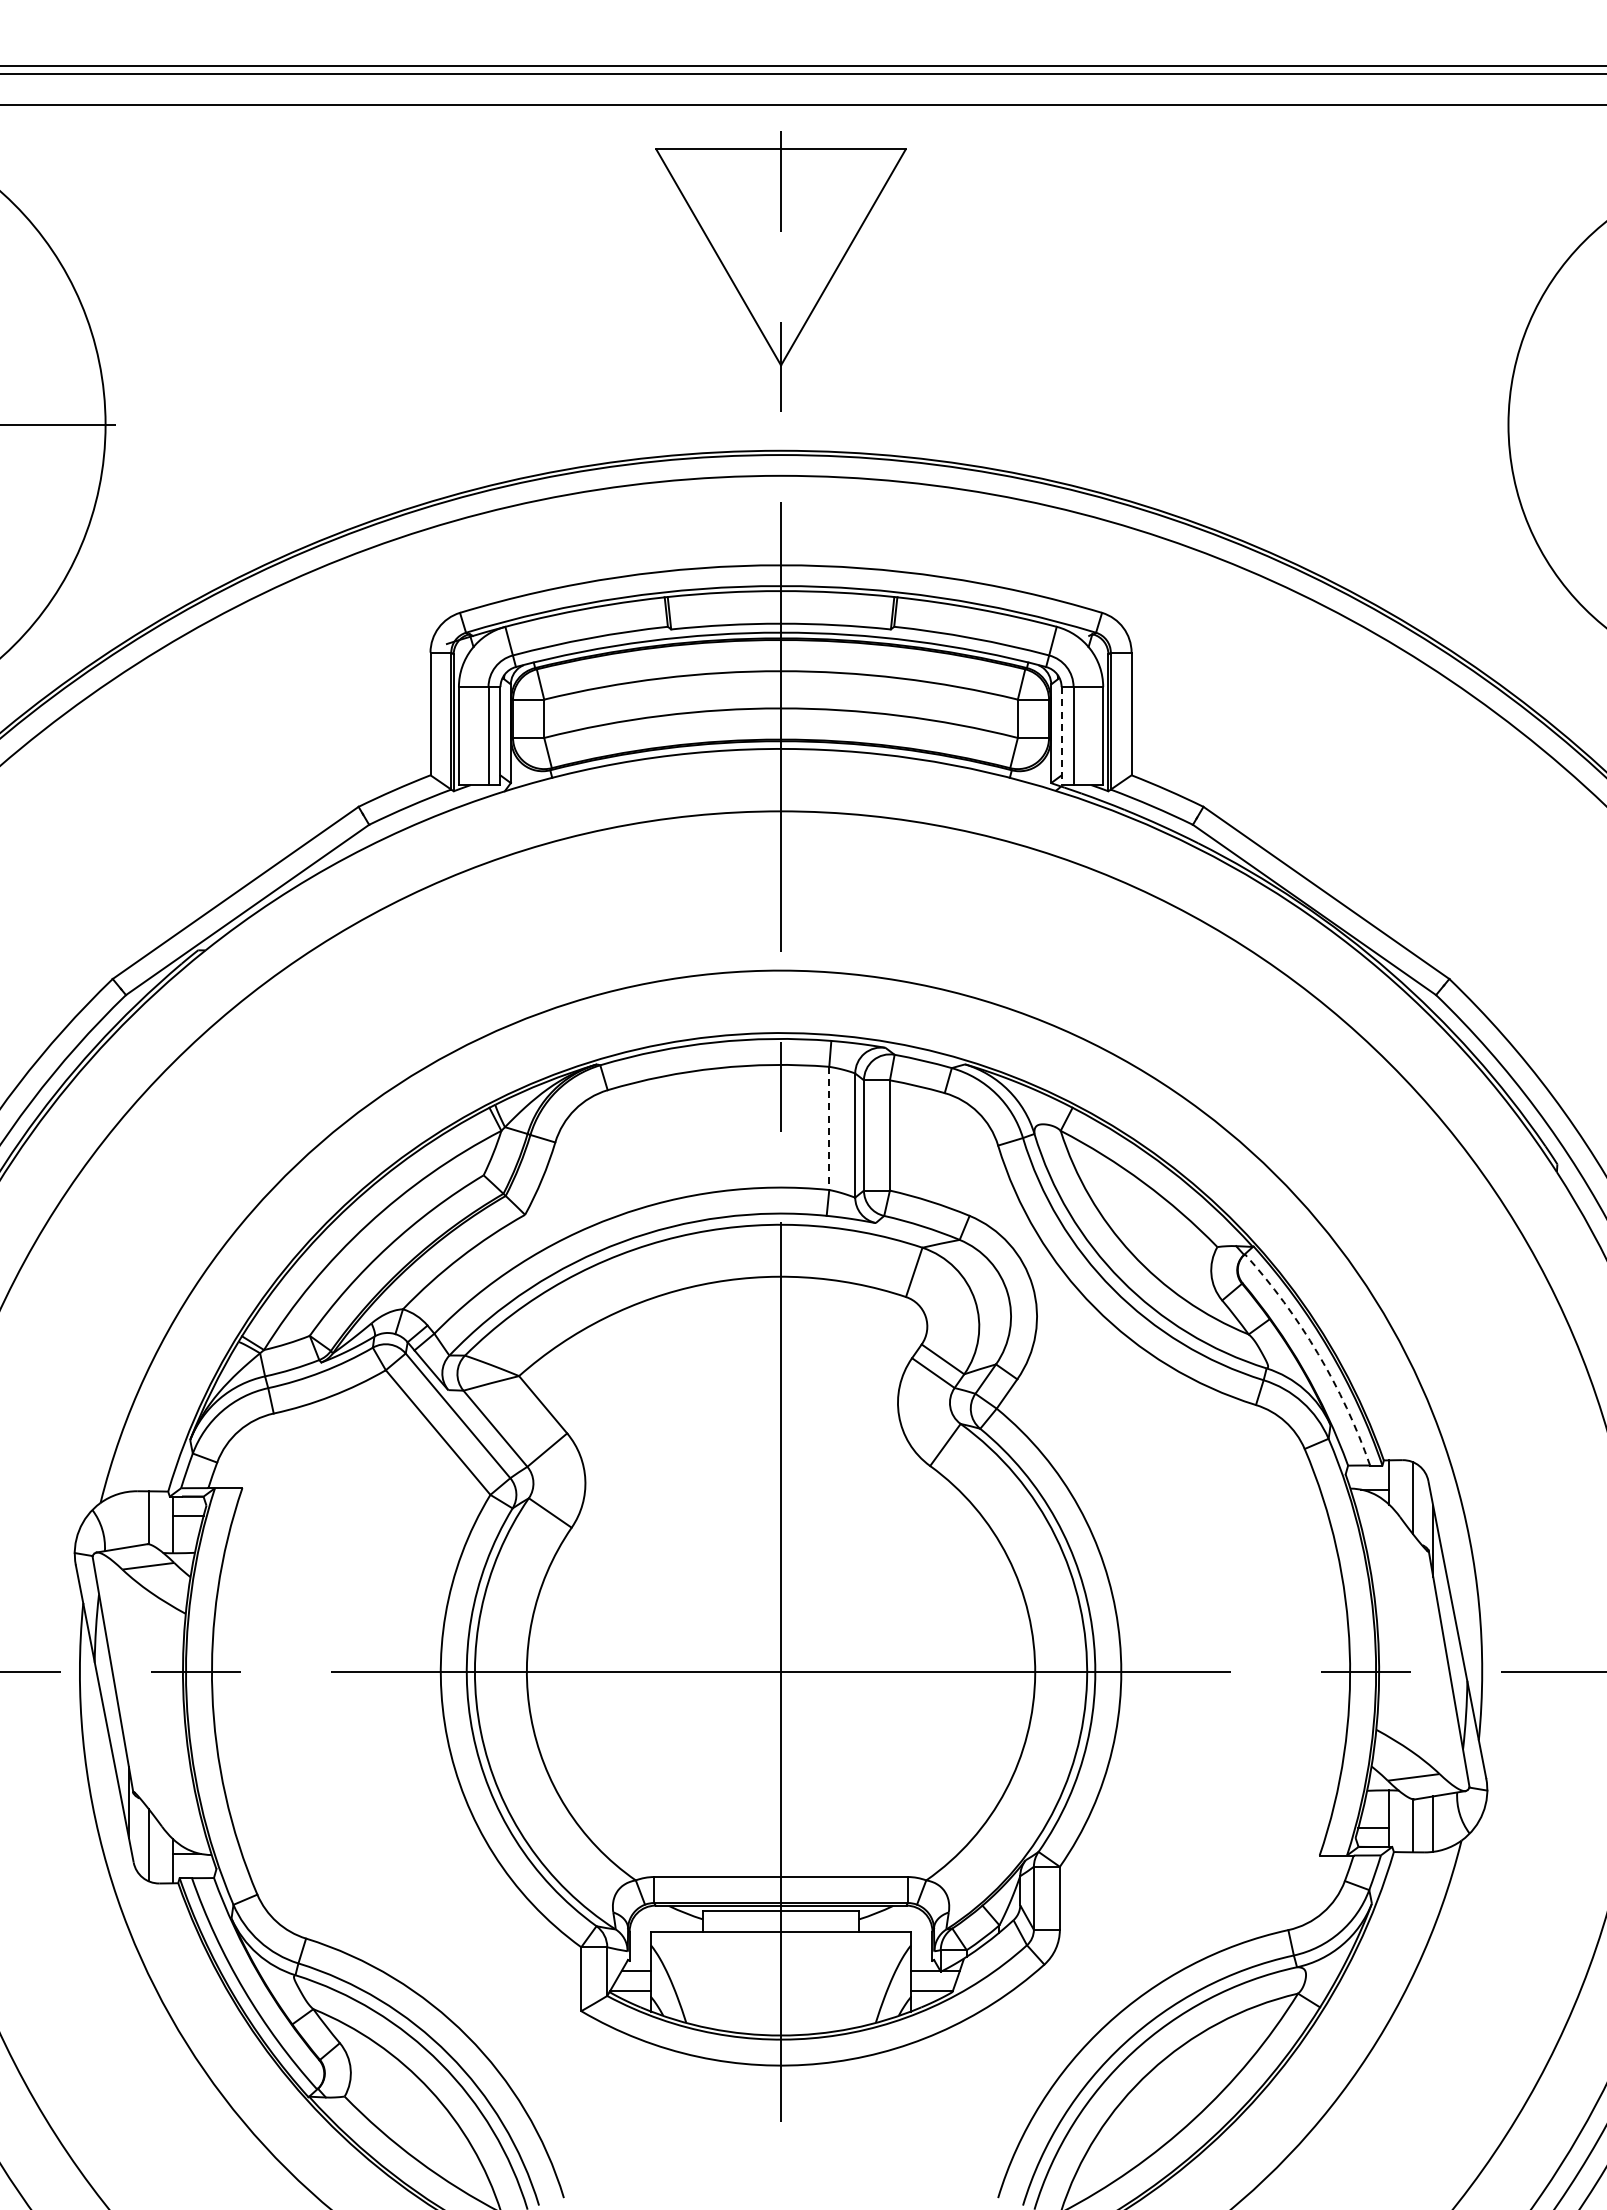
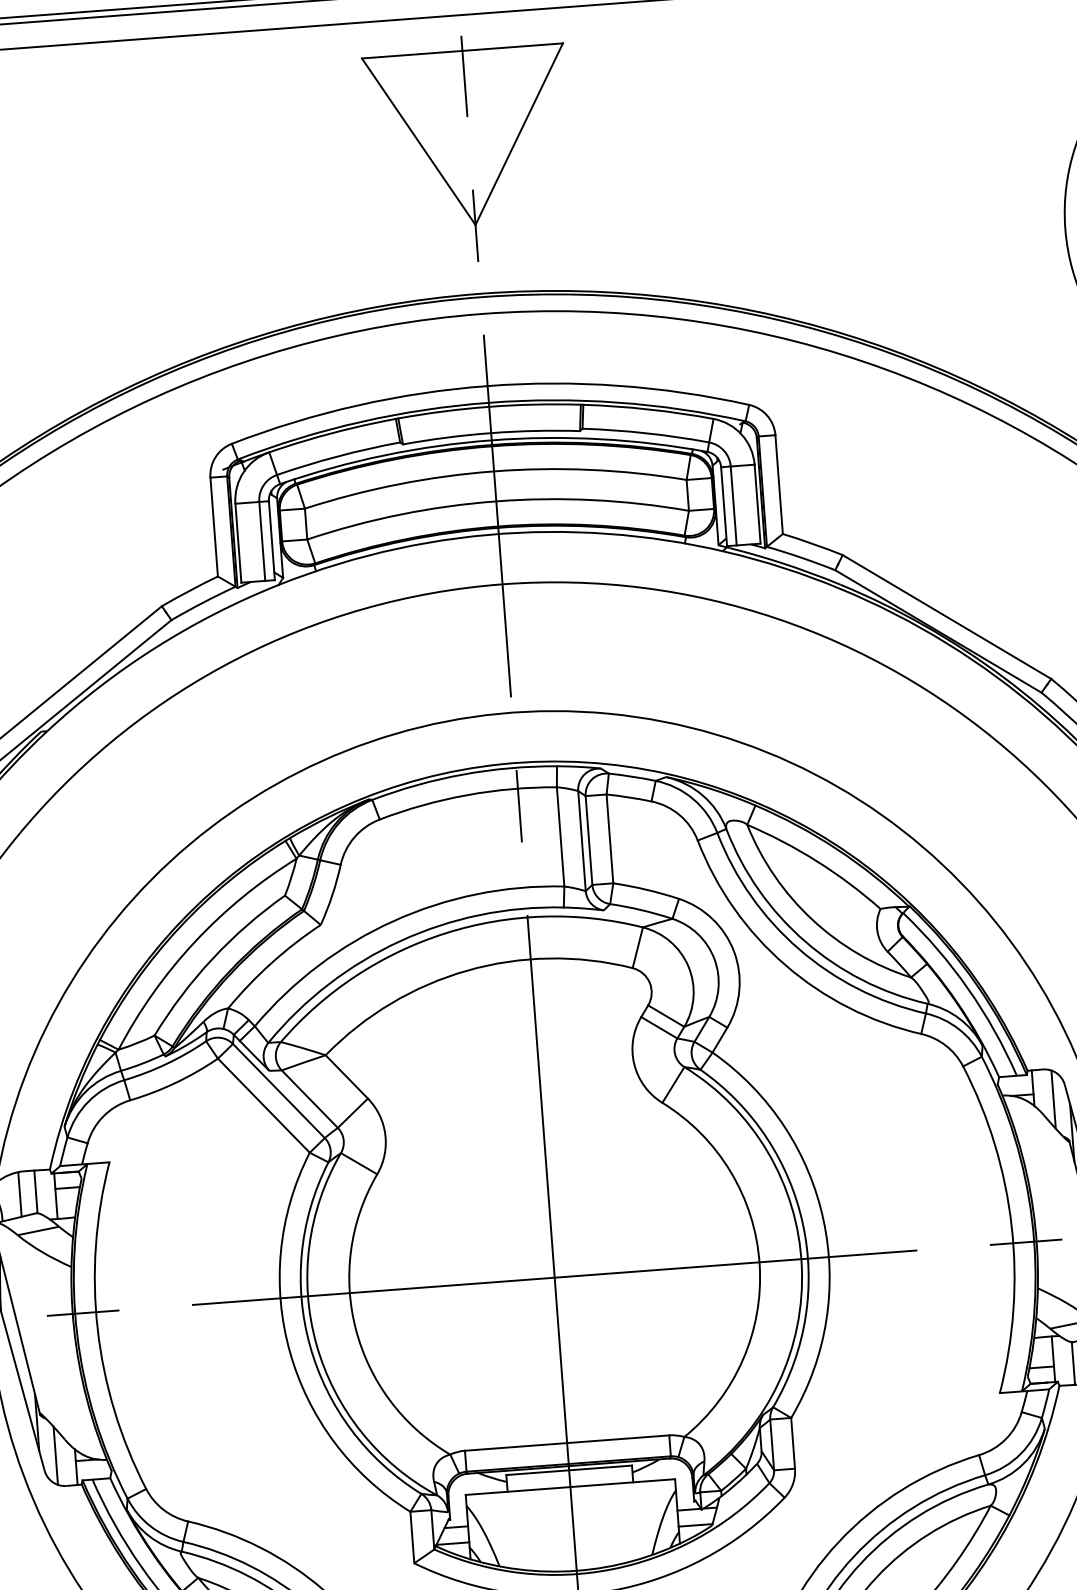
line: (1061, 736) -> (724, 507), dashed -> solid
line: (829, 1128) -> (560, 836), dashed -> solid
arc: (1318, 1353) -> (968, 988), dashed -> solid
line: (128, 1519) -> (19, 1194), added

